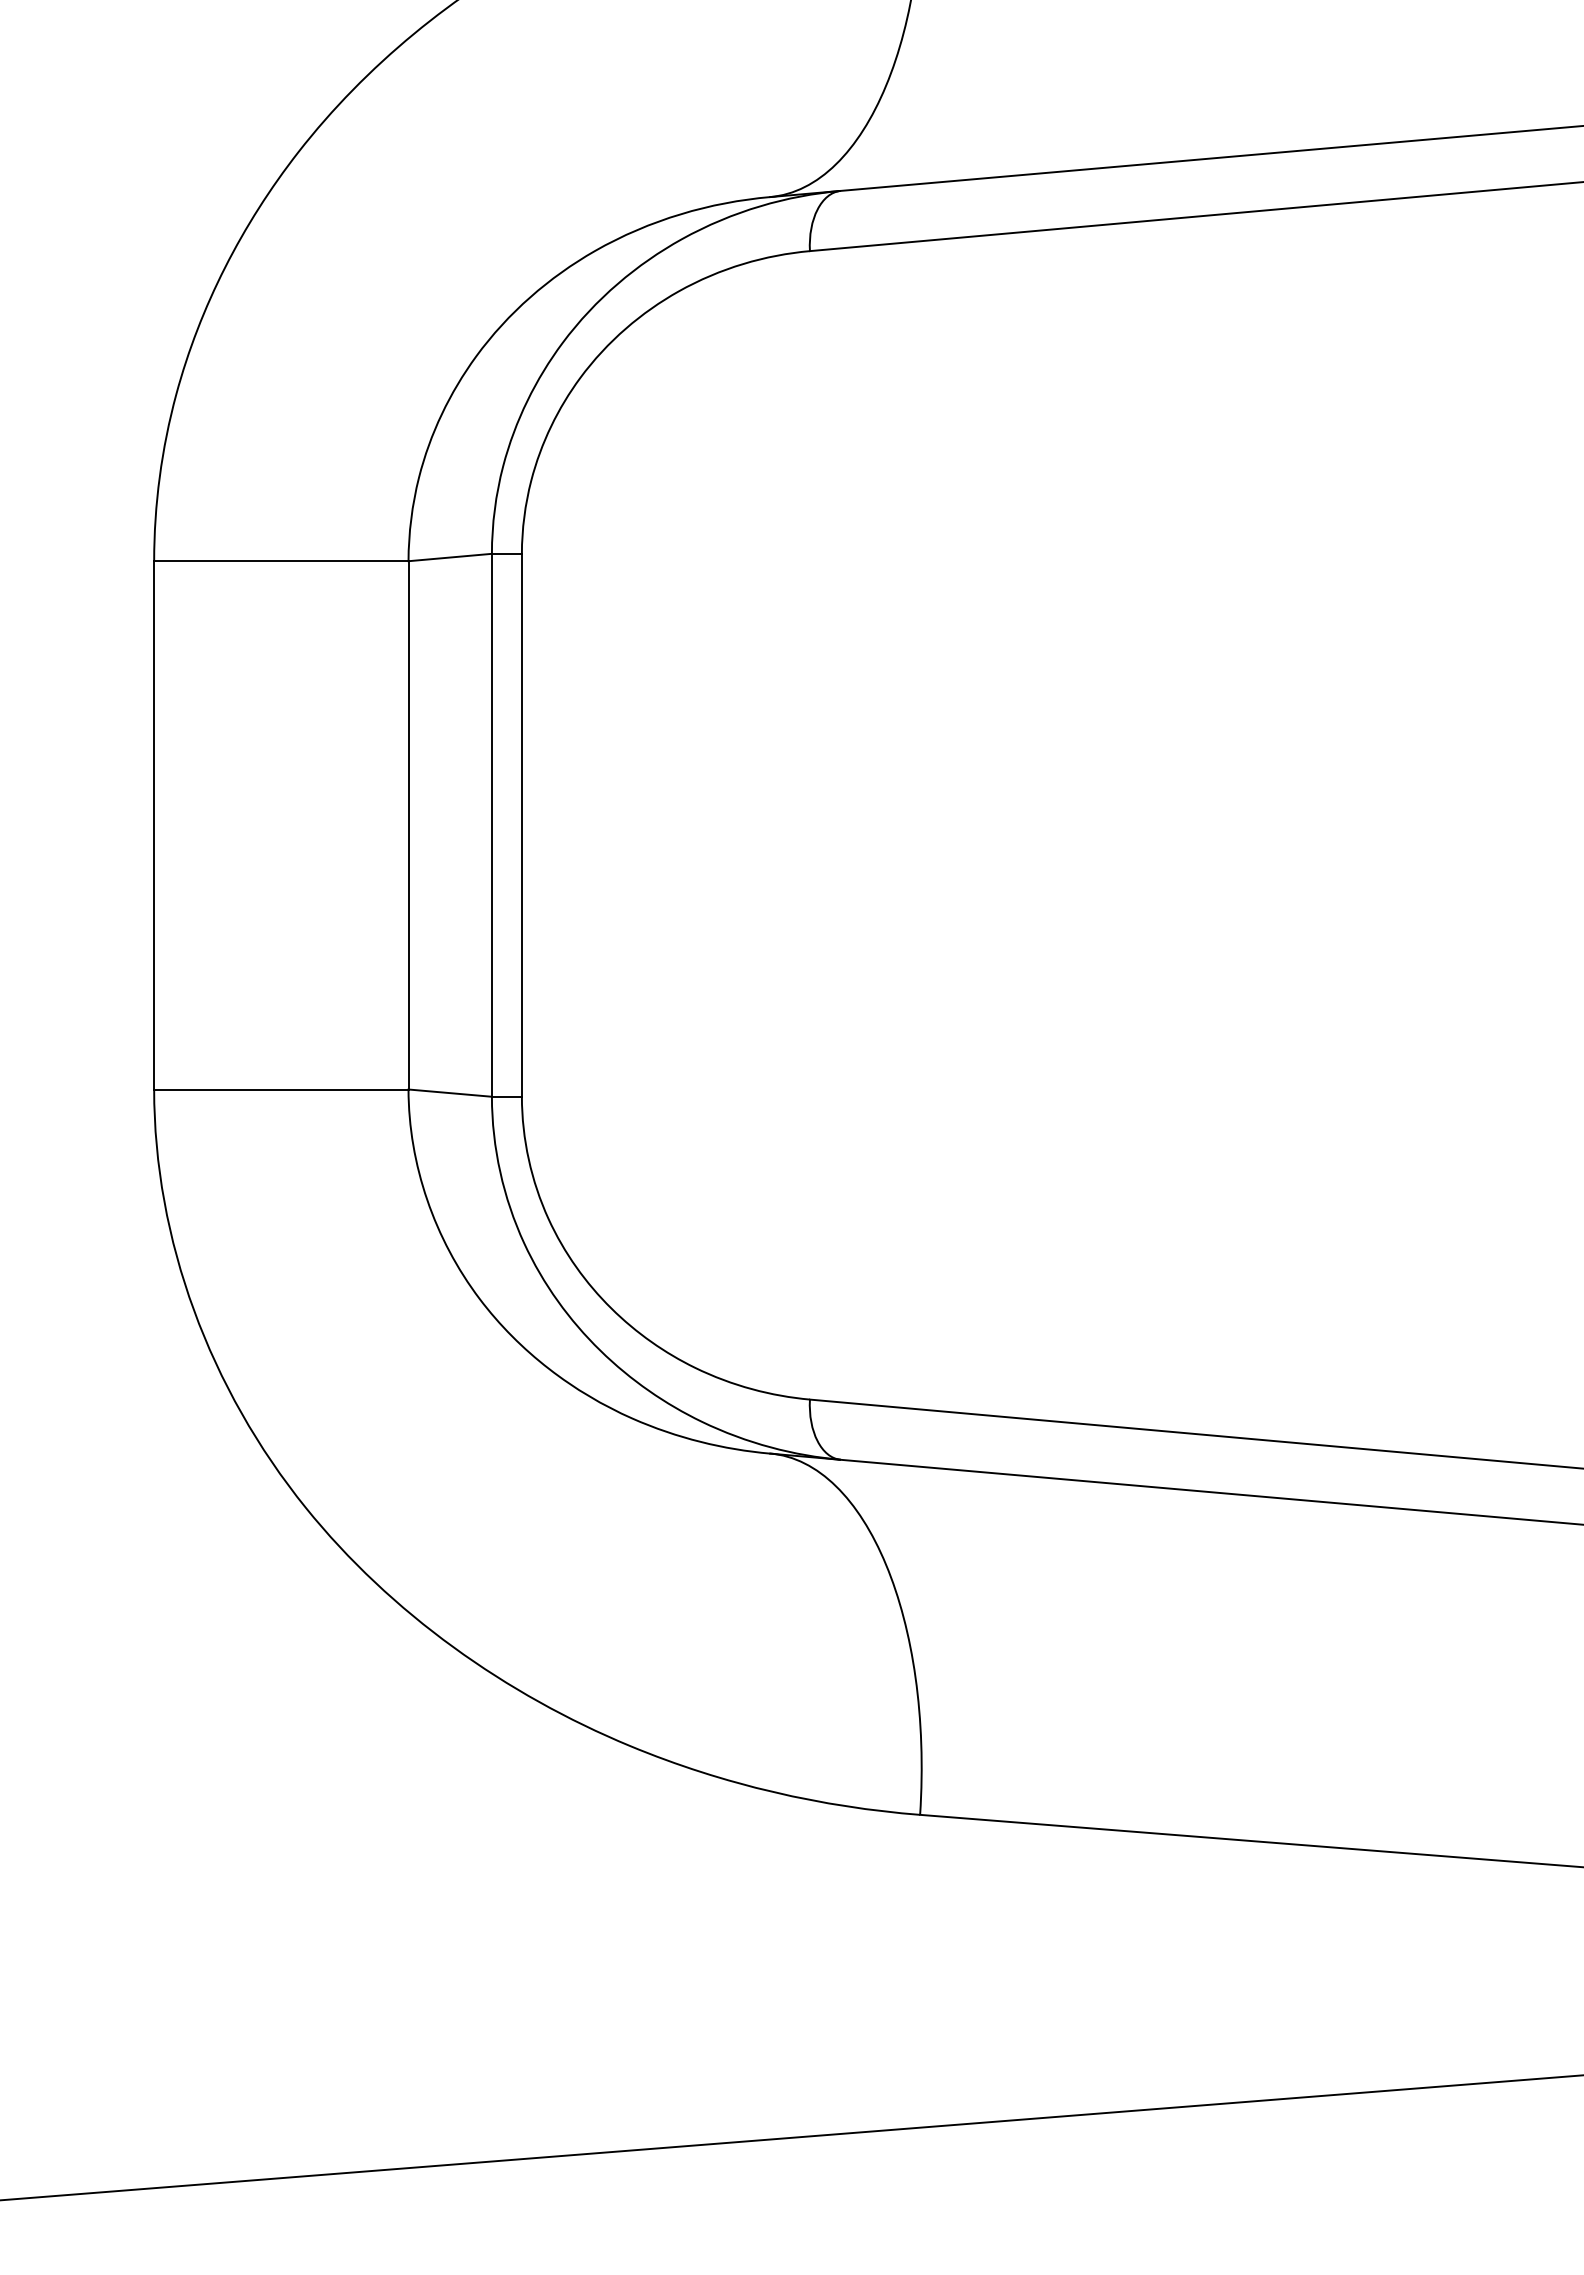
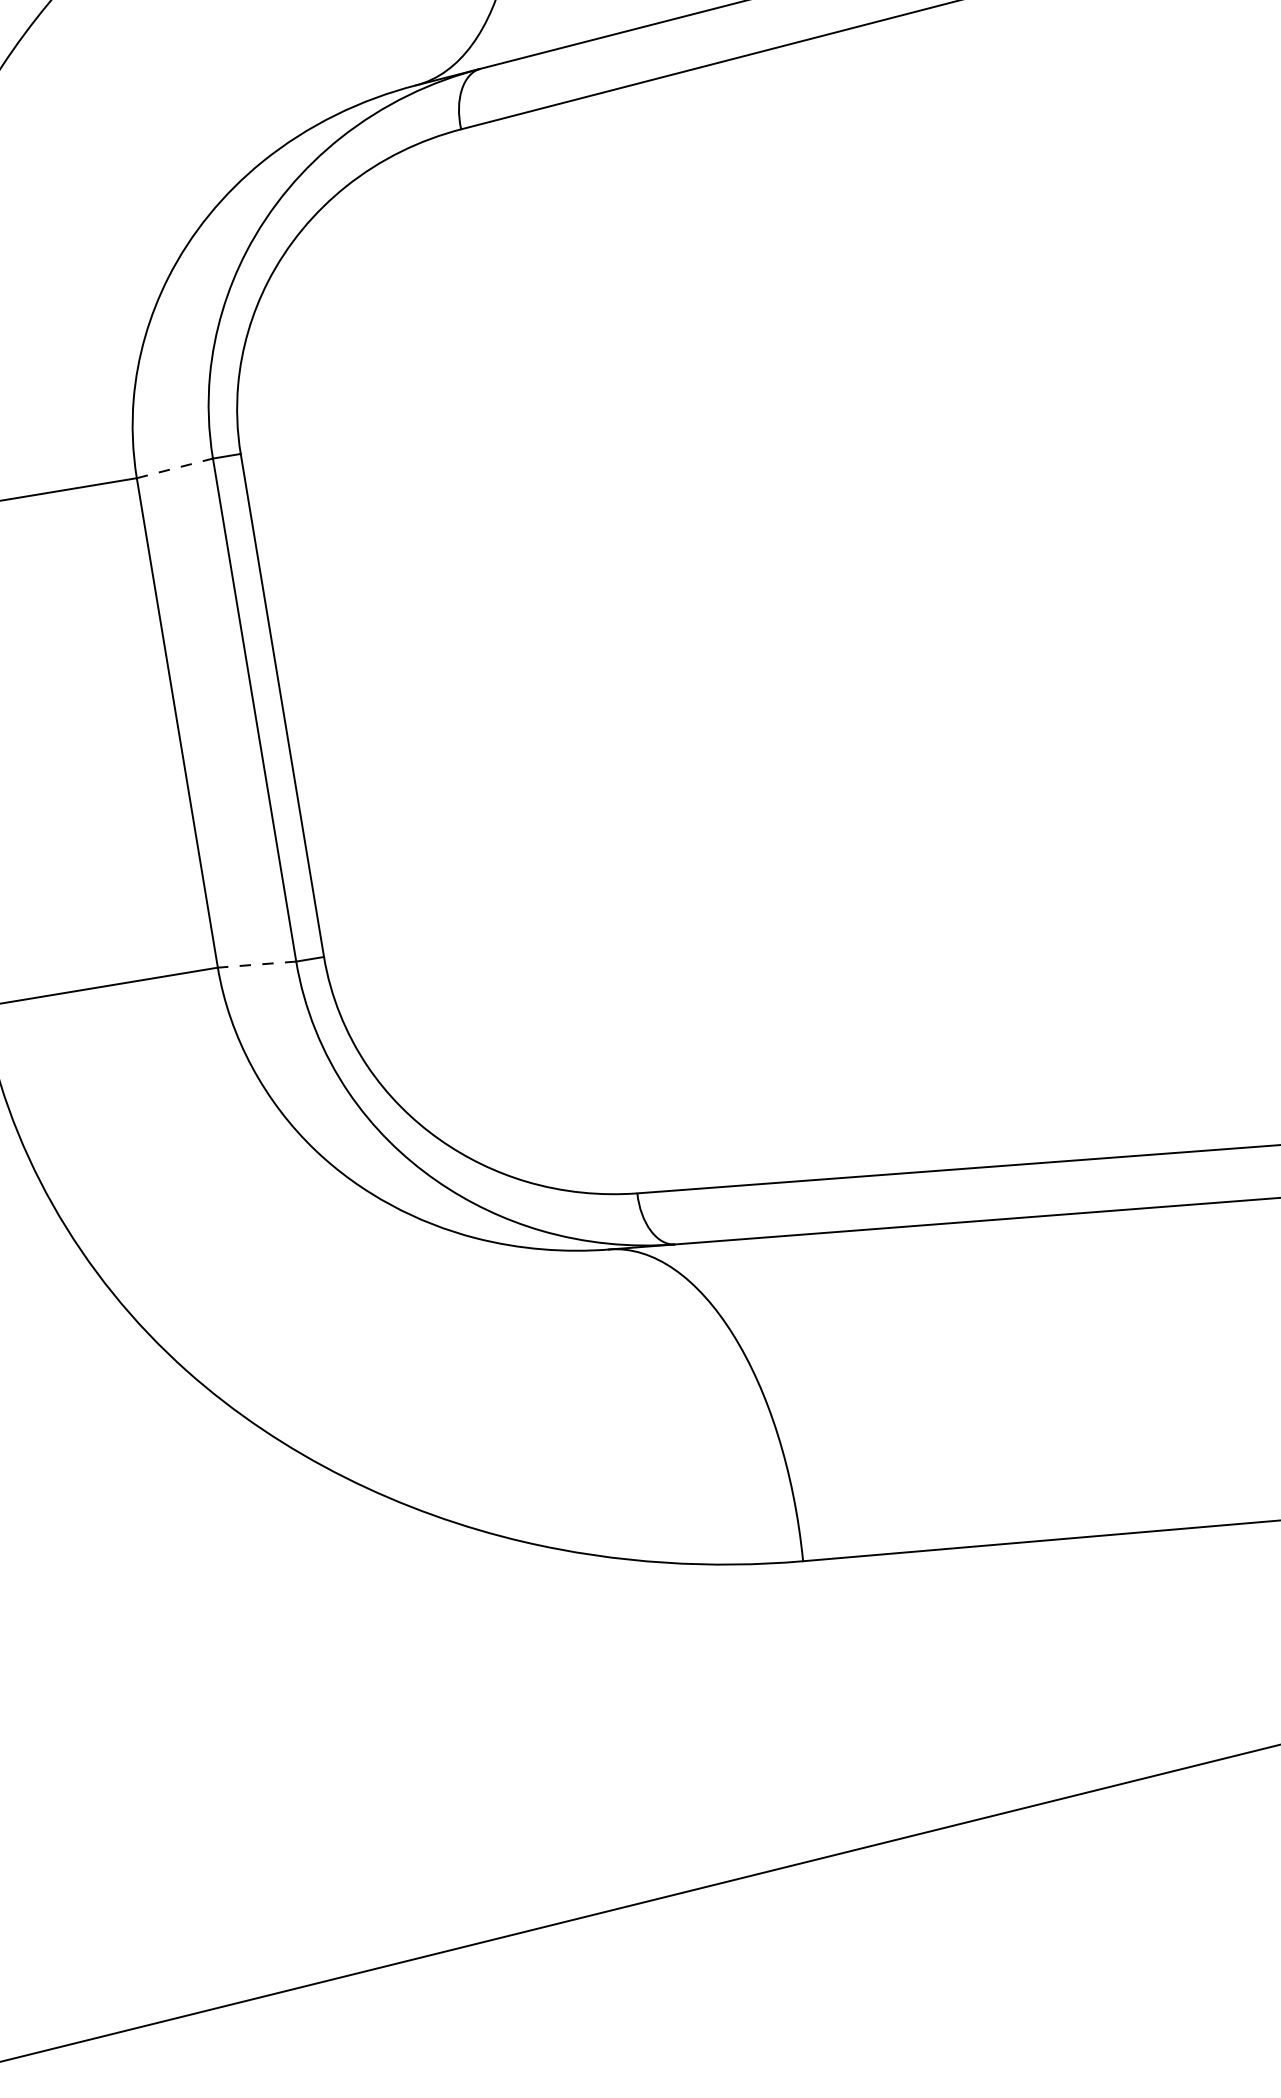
line: (450, 557) -> (175, 468), solid -> dashed
line: (450, 1093) -> (257, 964), solid -> dashed

